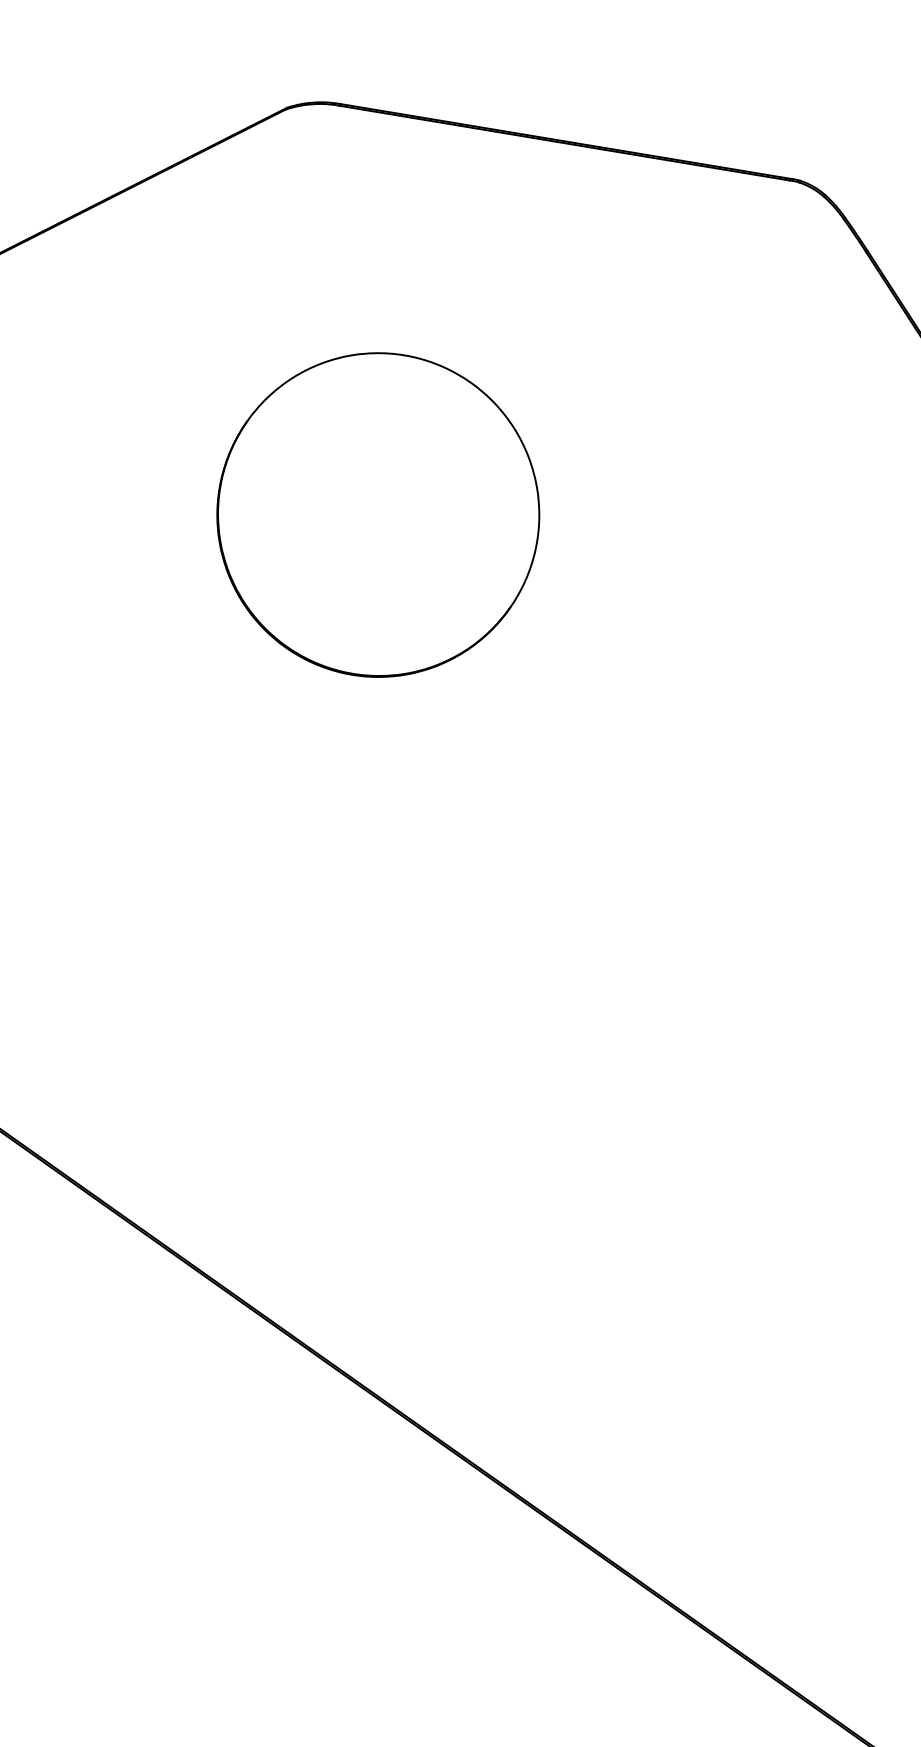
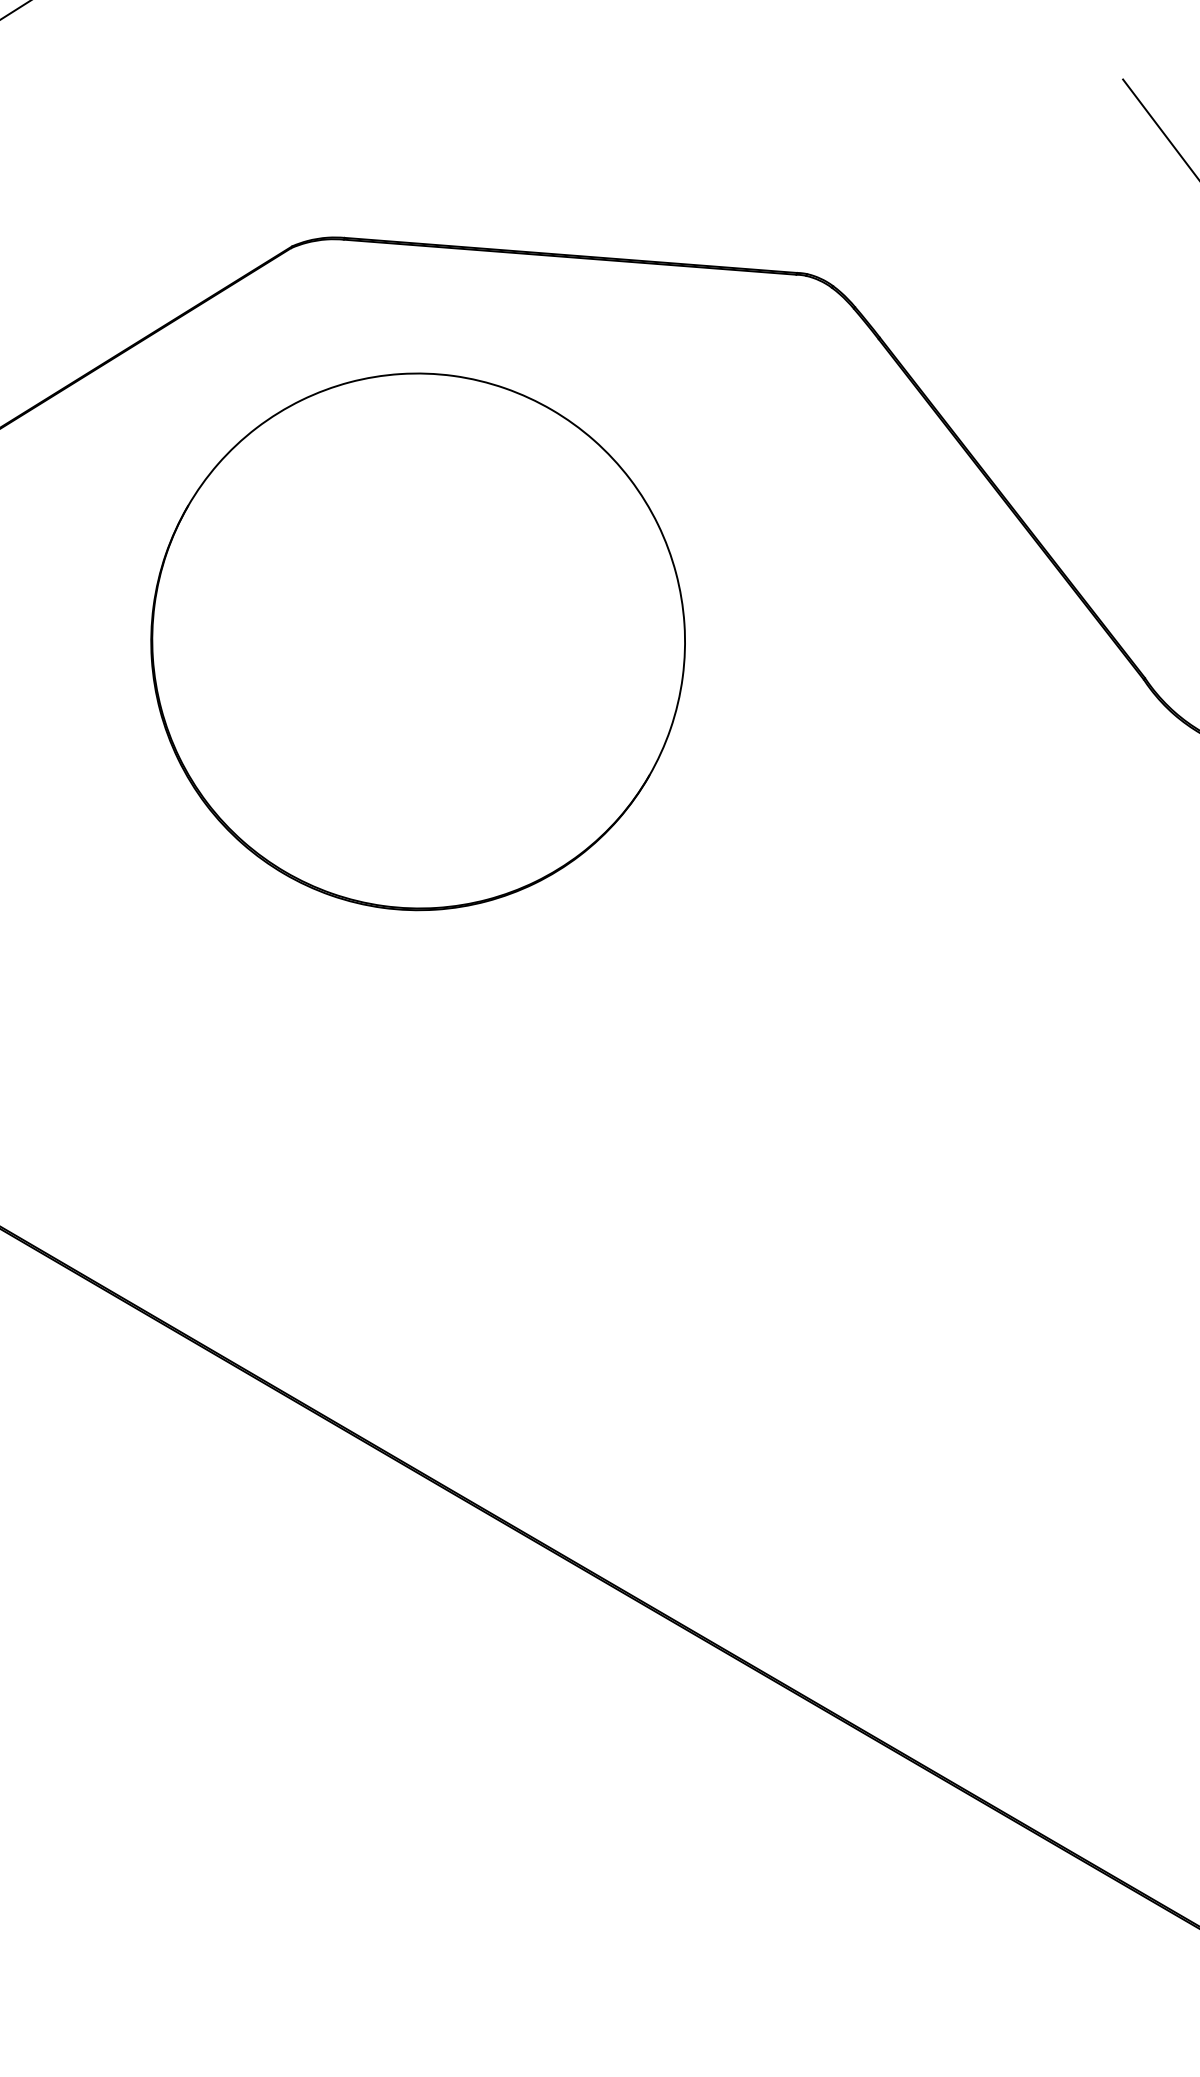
part: (377, 514) -> (417, 641), size x1.67

